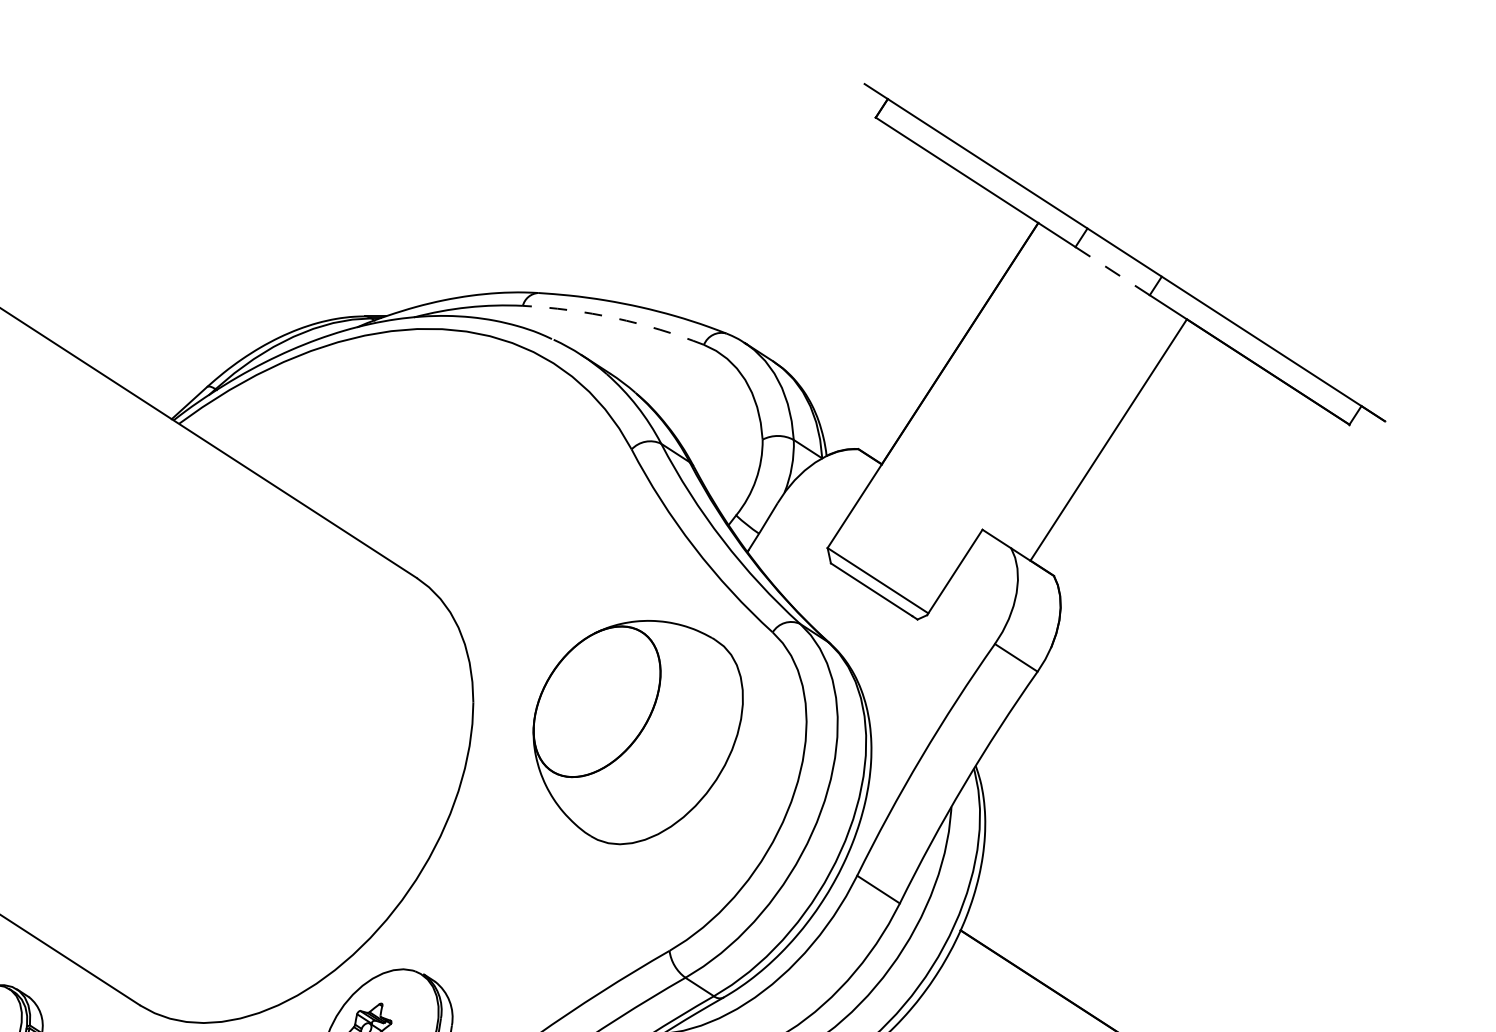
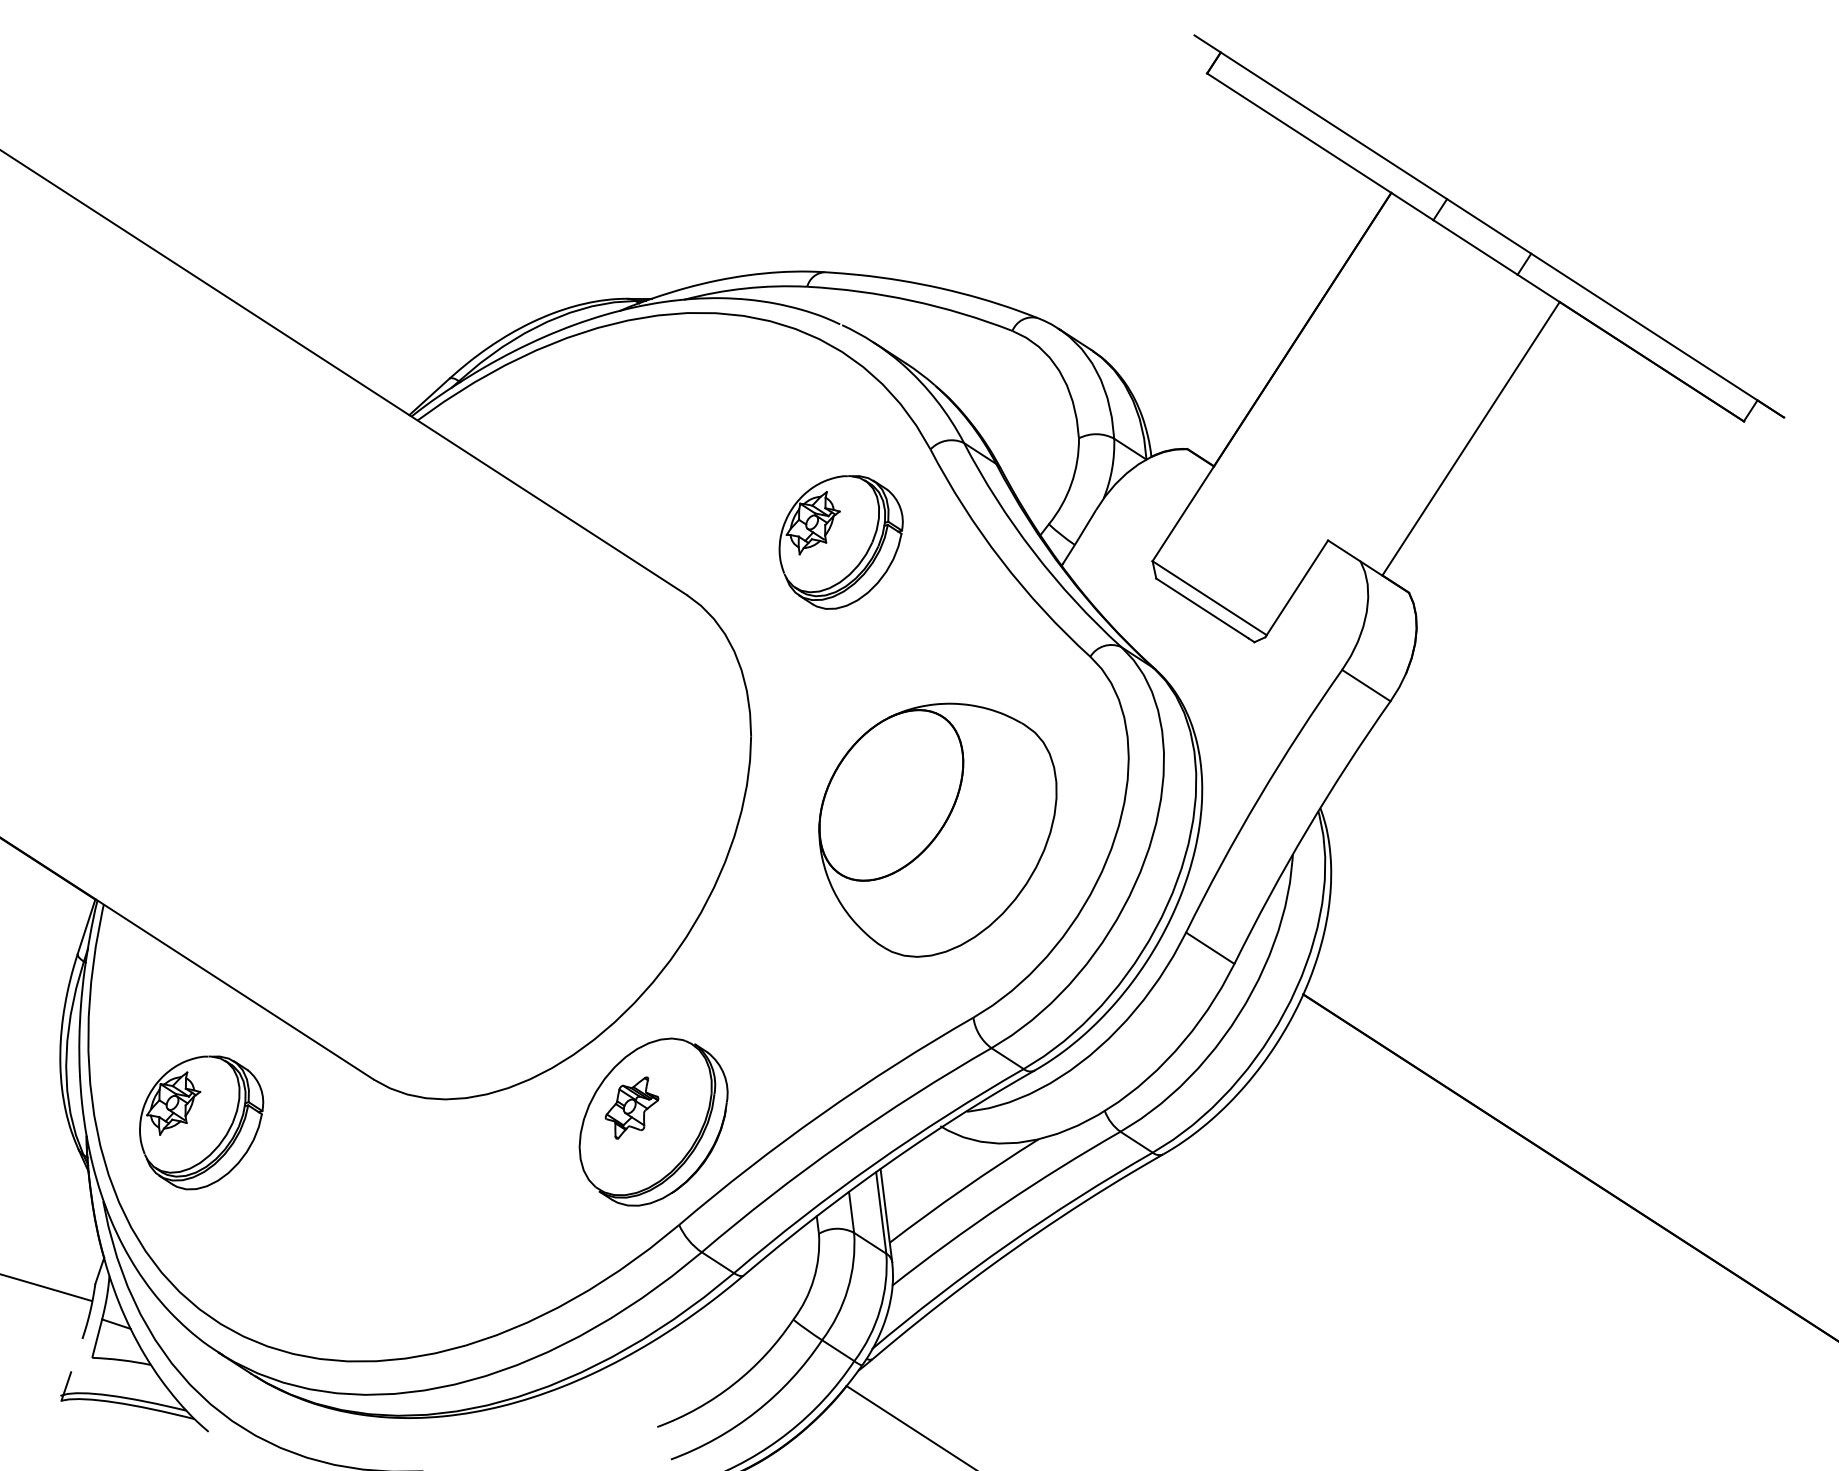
line: (1112, 271) -> (1475, 247), dashed -> solid
arc: (614, 317) -> (911, 300), dashed -> solid
part: (552, 531) -> (840, 542), added
part: (637, 731) -> (937, 829), moved

